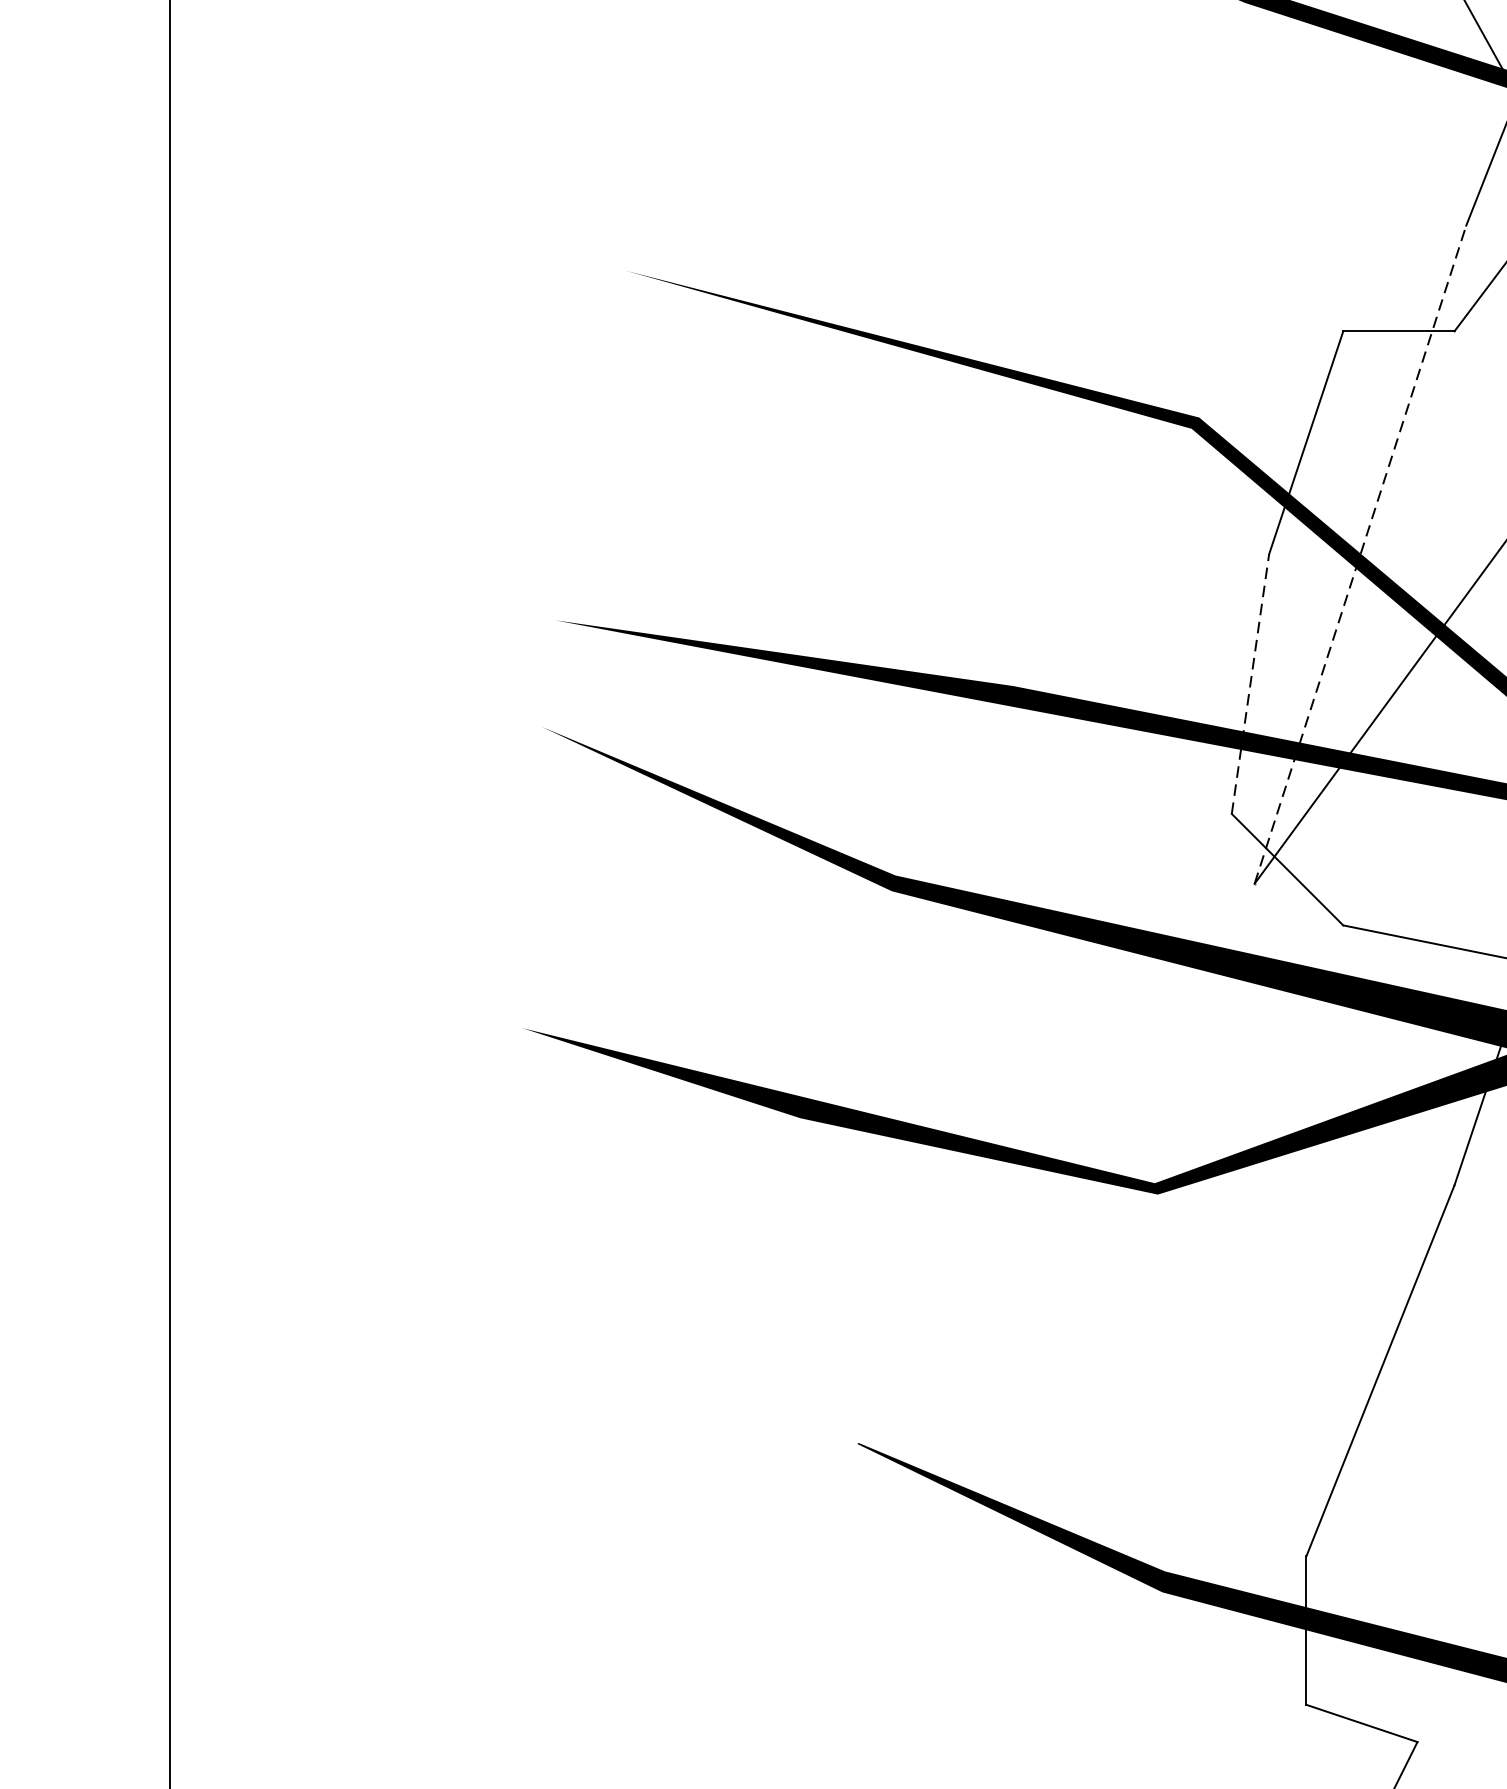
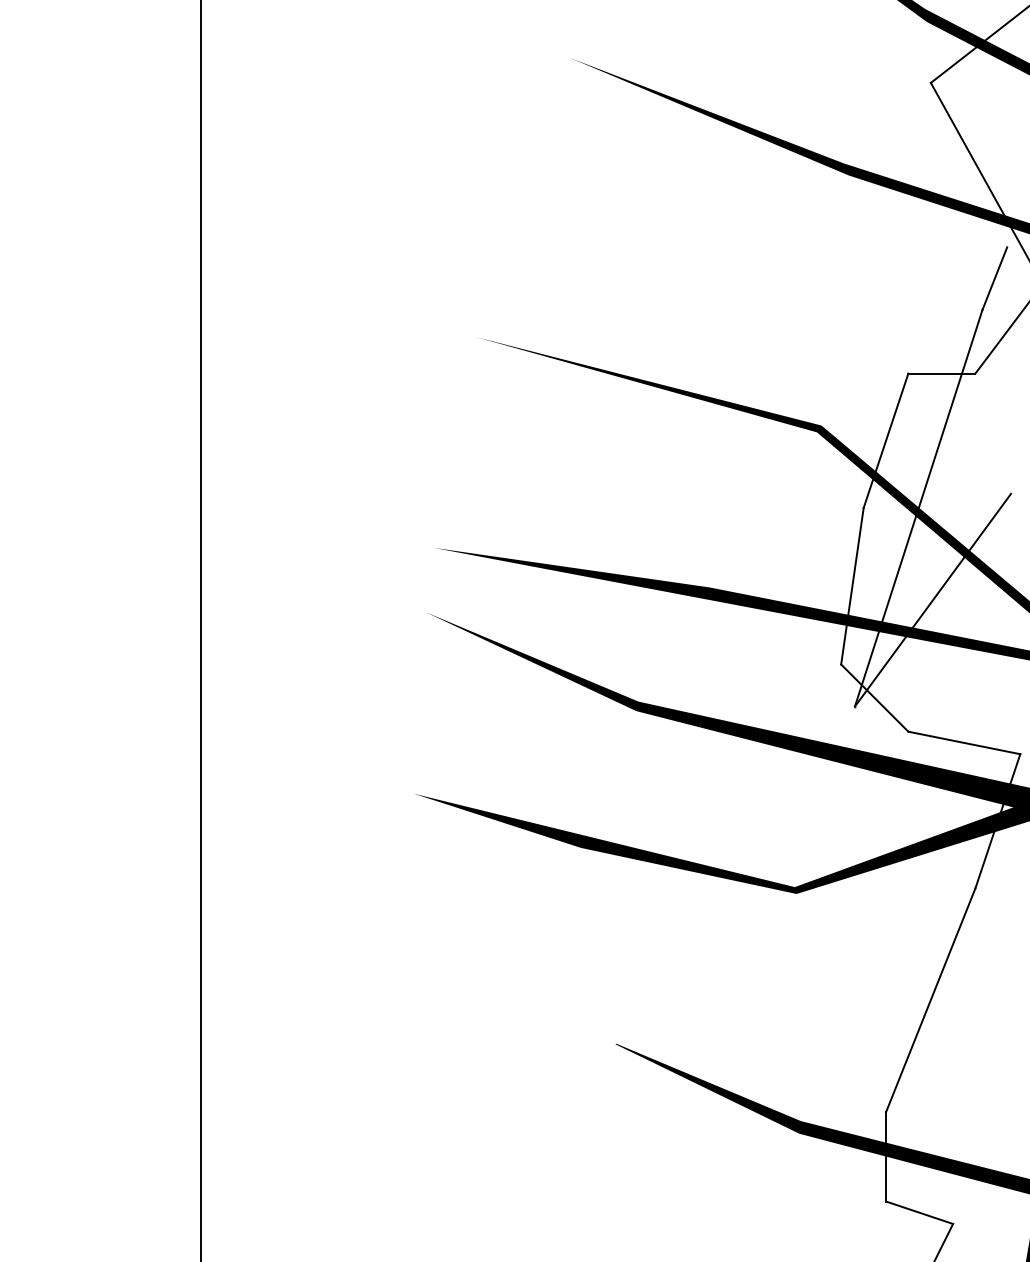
line: (1360, 553) -> (918, 507), dashed -> solid
line: (1250, 682) -> (852, 585), dashed -> solid

